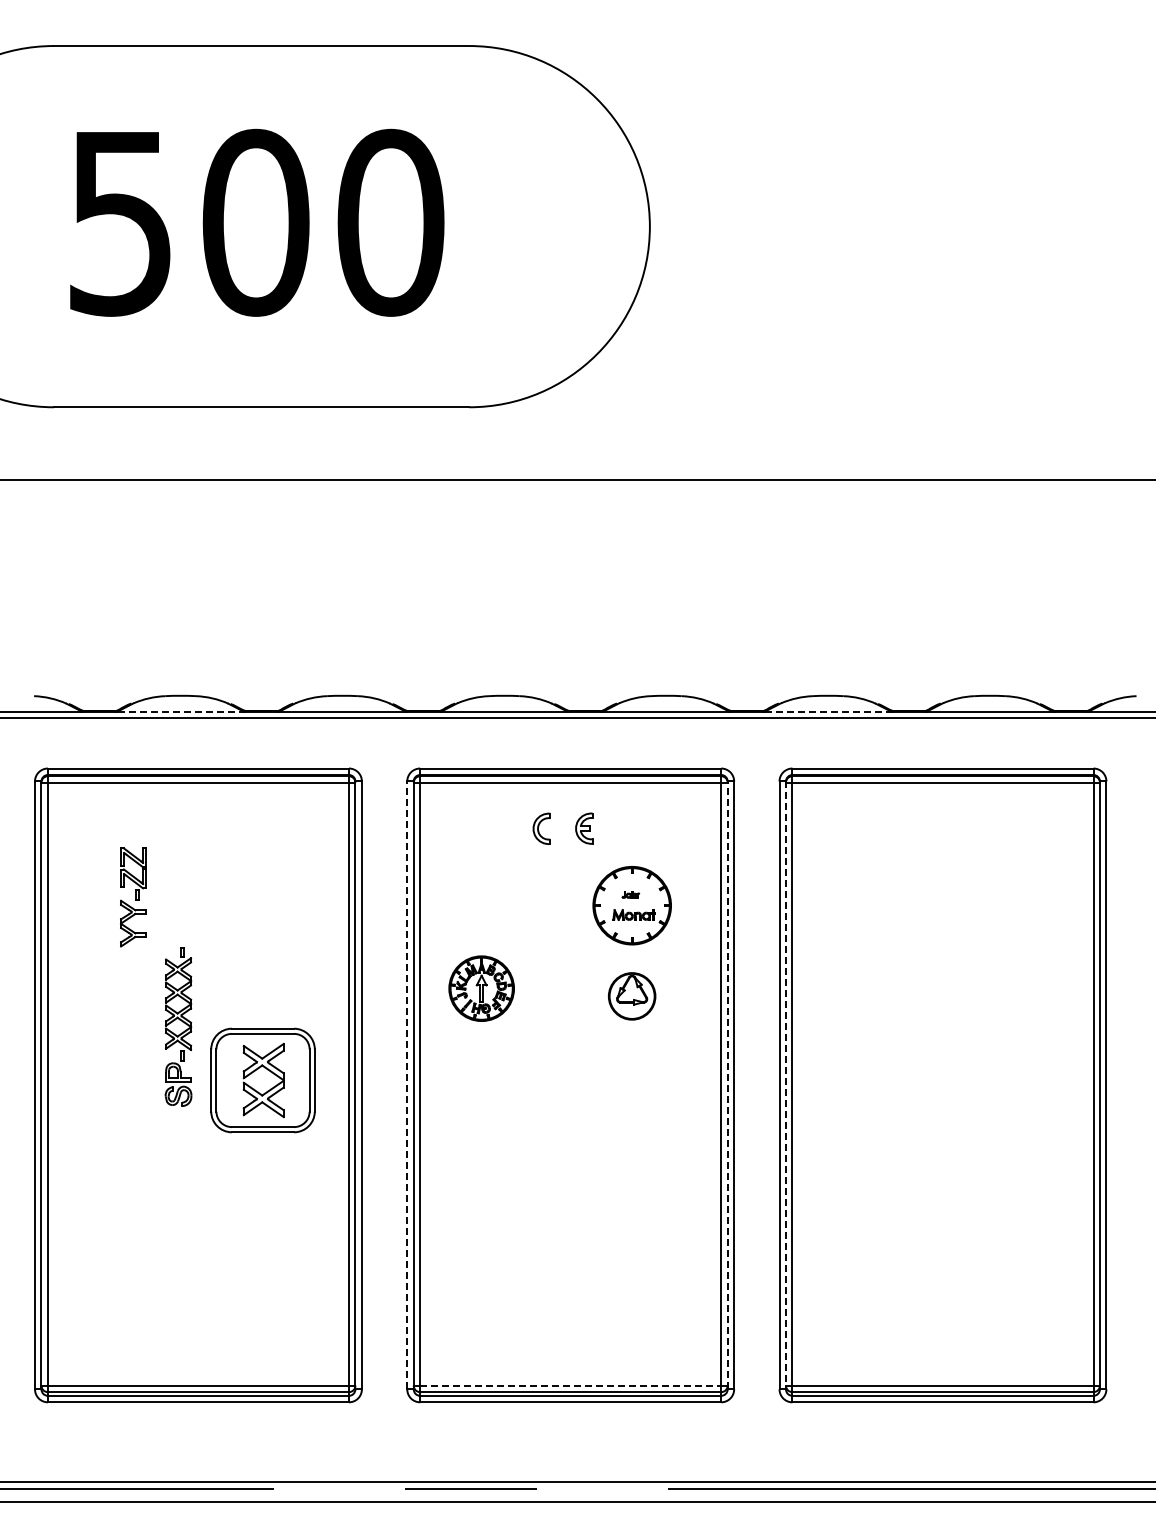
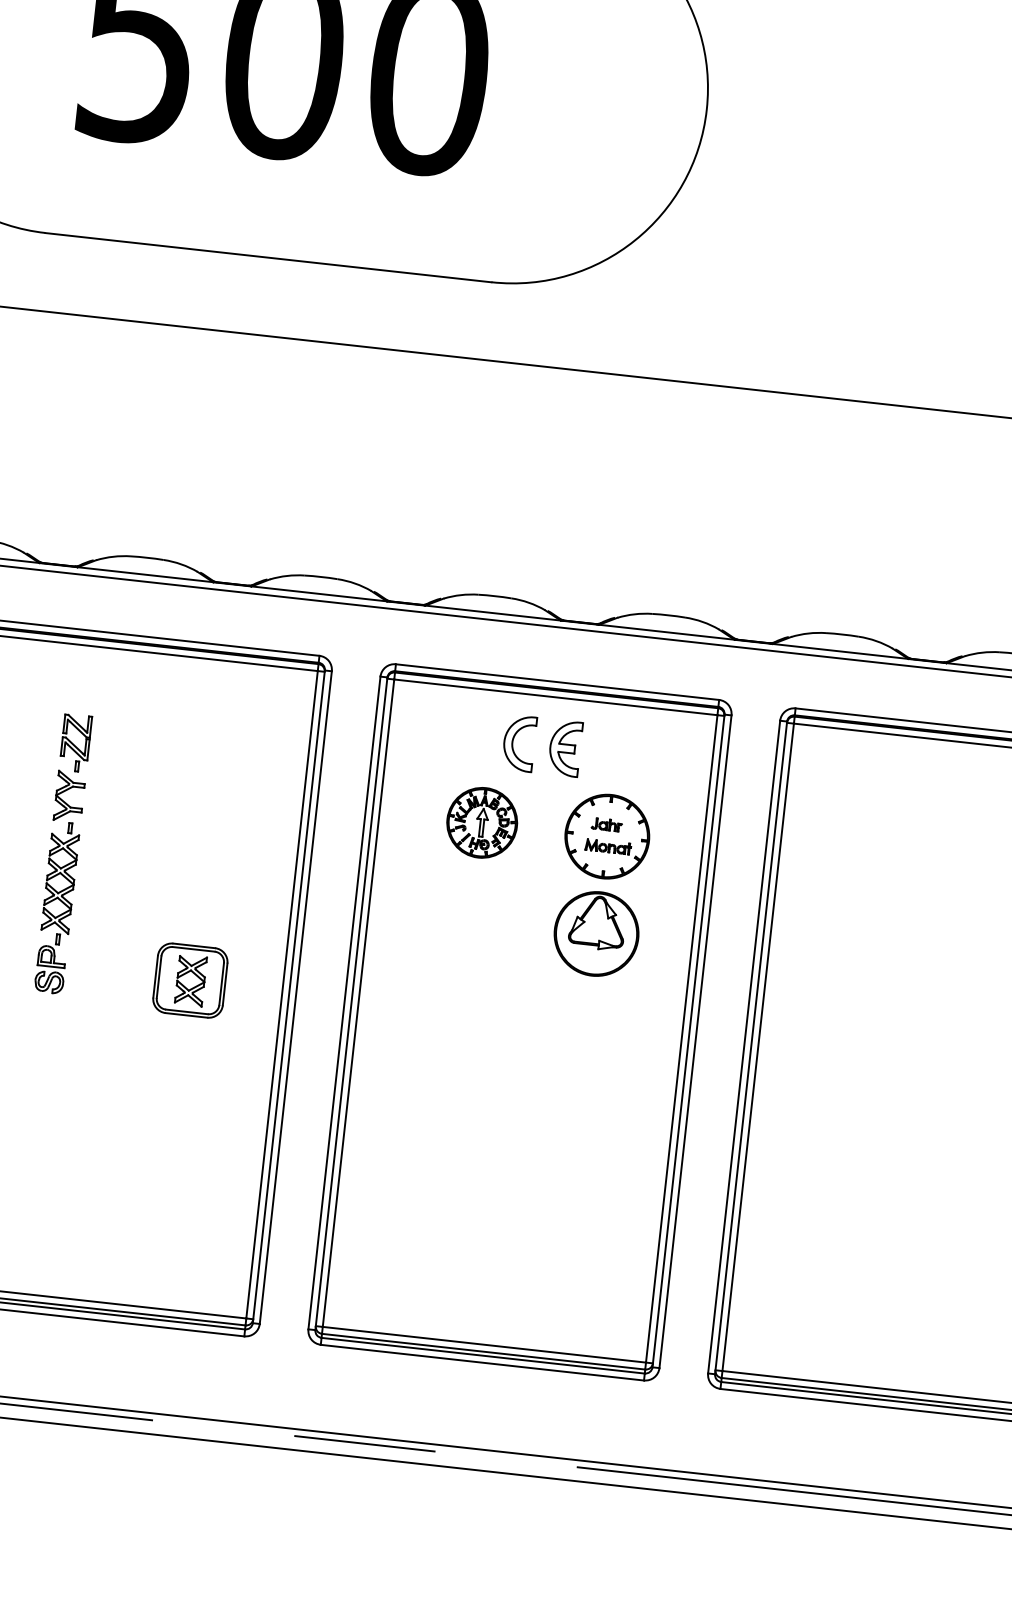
line: (180, 711) -> (145, 574), dashed -> solid
line: (828, 711) -> (841, 651), dashed -> solid
part: (541, 828) -> (519, 743), size x1.67
part: (583, 828) -> (564, 748), size x1.67
part: (630, 894) -> (606, 824), size x1.67
part: (481, 988) -> (482, 822), moved
part: (631, 996) -> (595, 934), size x1.67
part: (178, 1026) -> (57, 907), moved
part: (263, 1080) -> (190, 980), size x0.62
line: (407, 1085) -> (344, 1003), dashed -> solid
line: (727, 1085) -> (688, 1041), dashed -> solid
line: (785, 1085) -> (750, 1047), dashed -> solid
line: (570, 1385) -> (484, 1344), dashed -> solid

